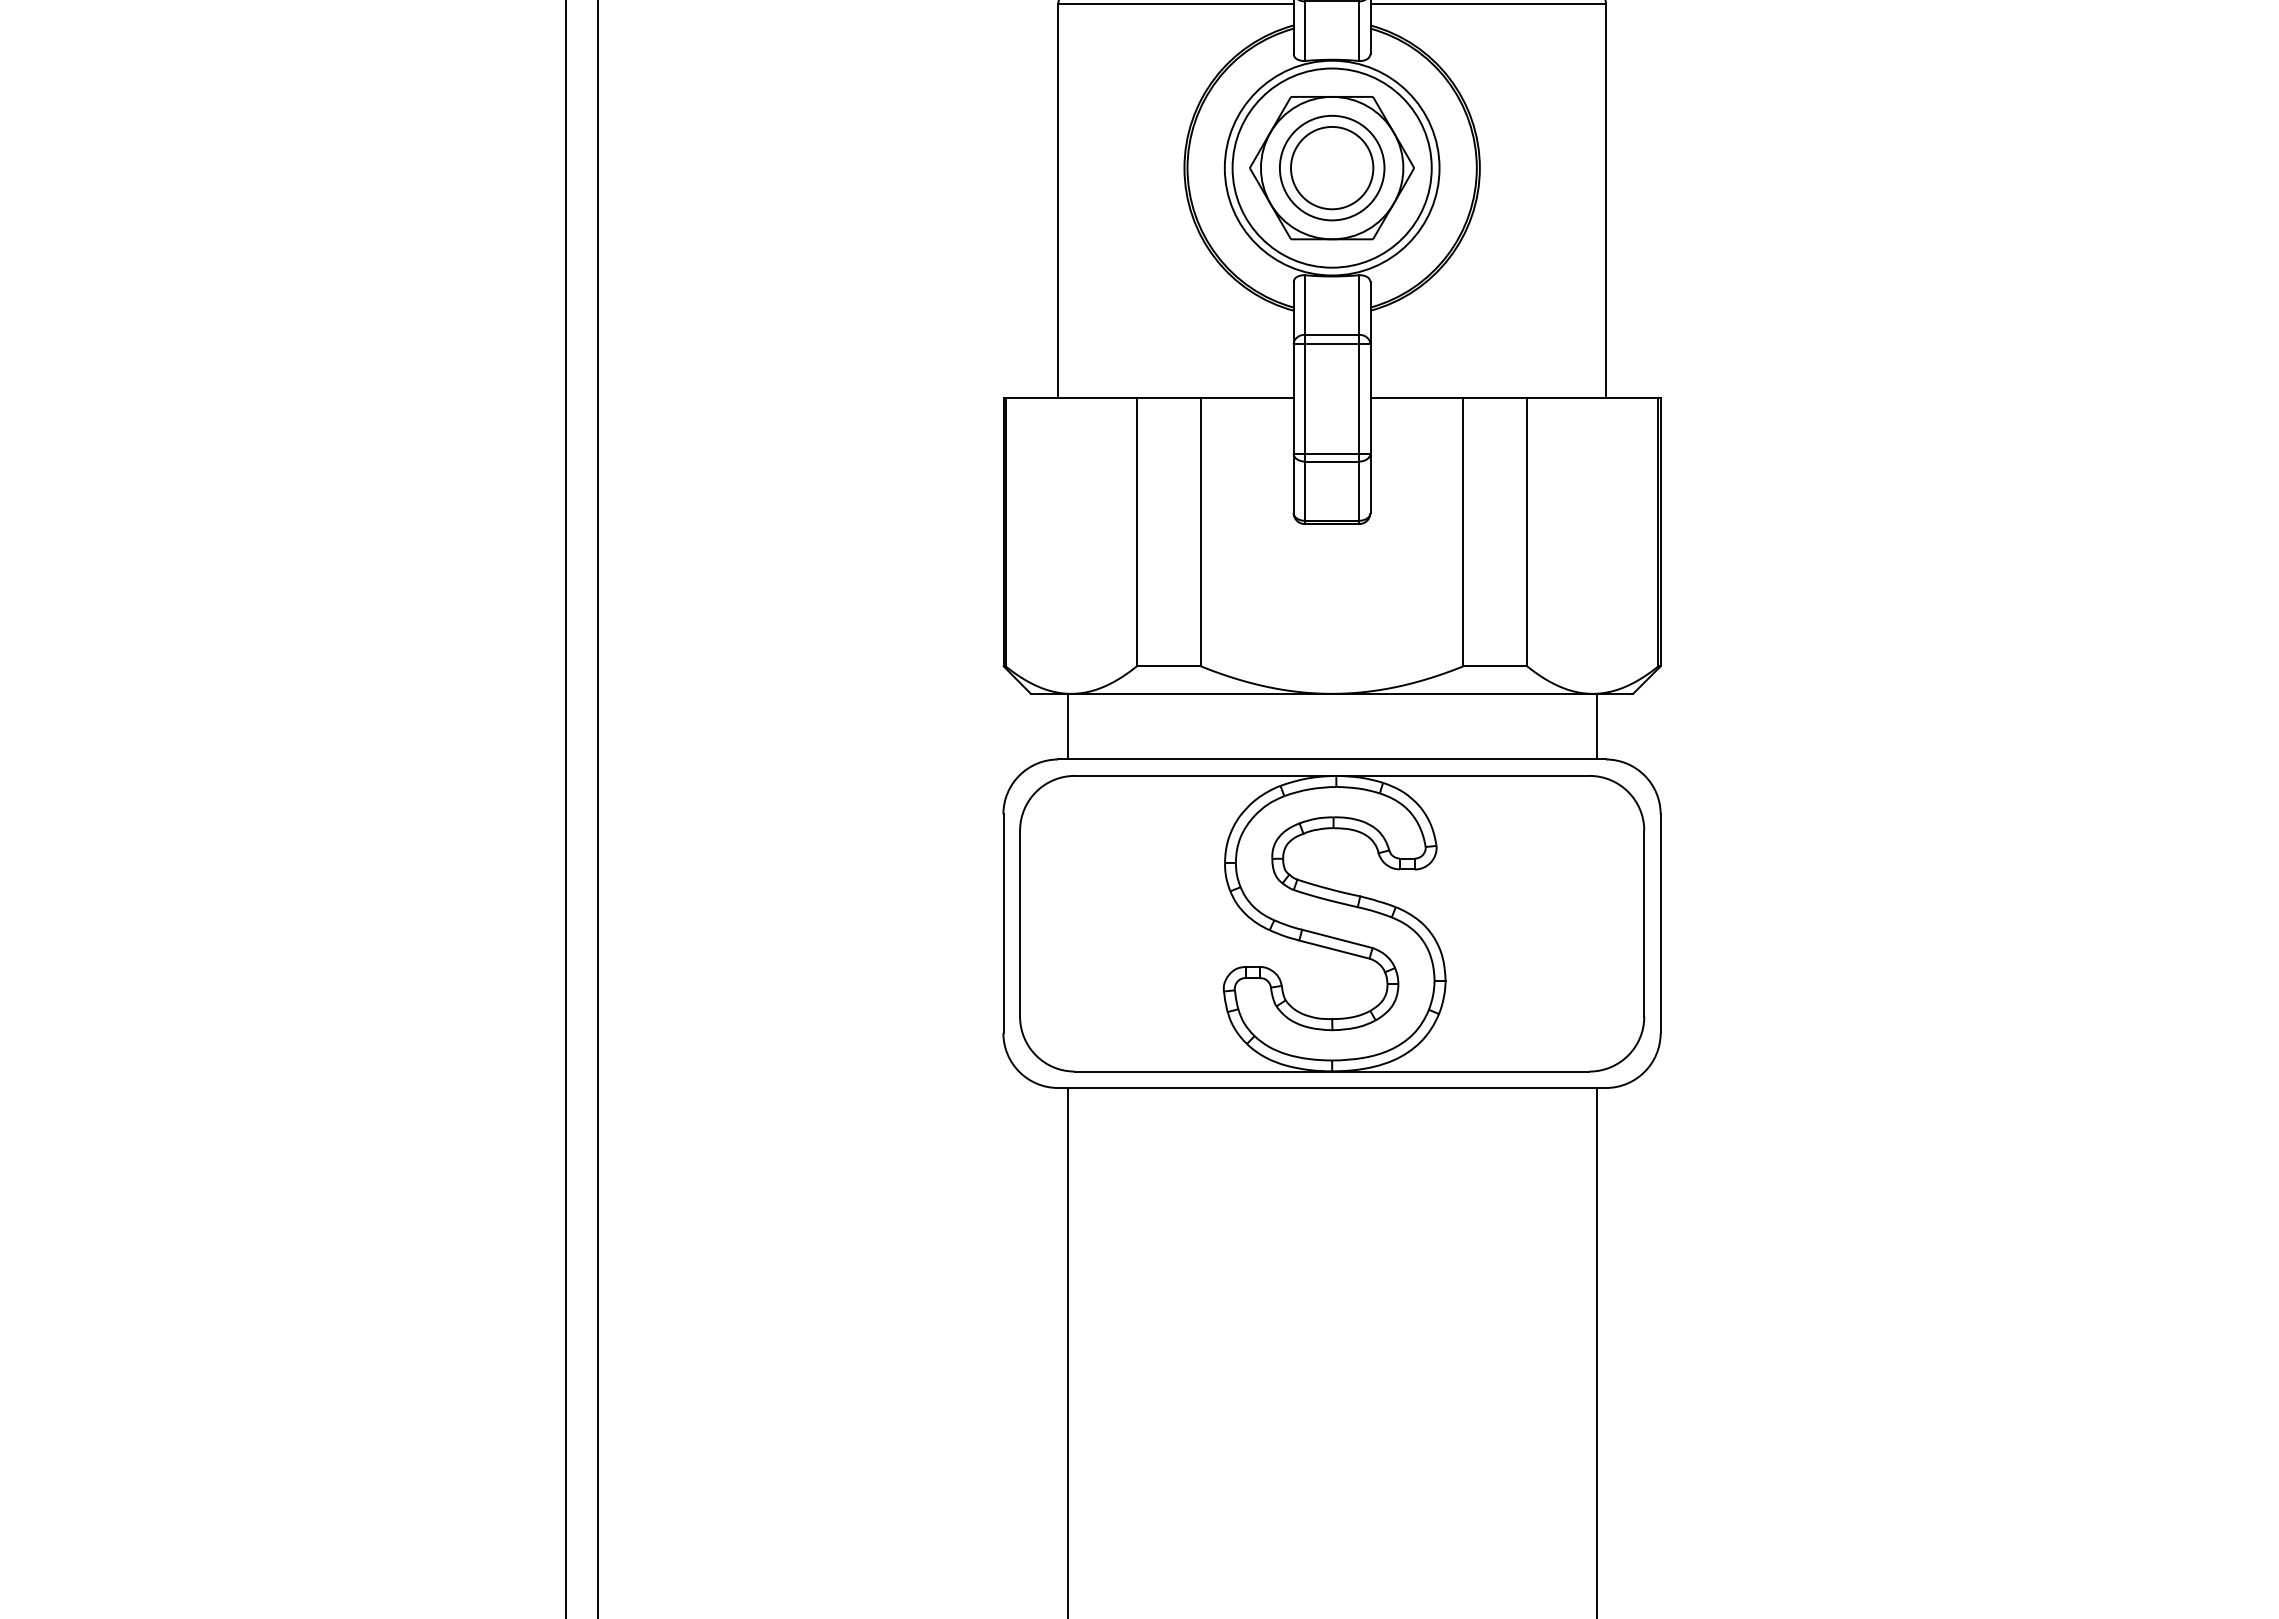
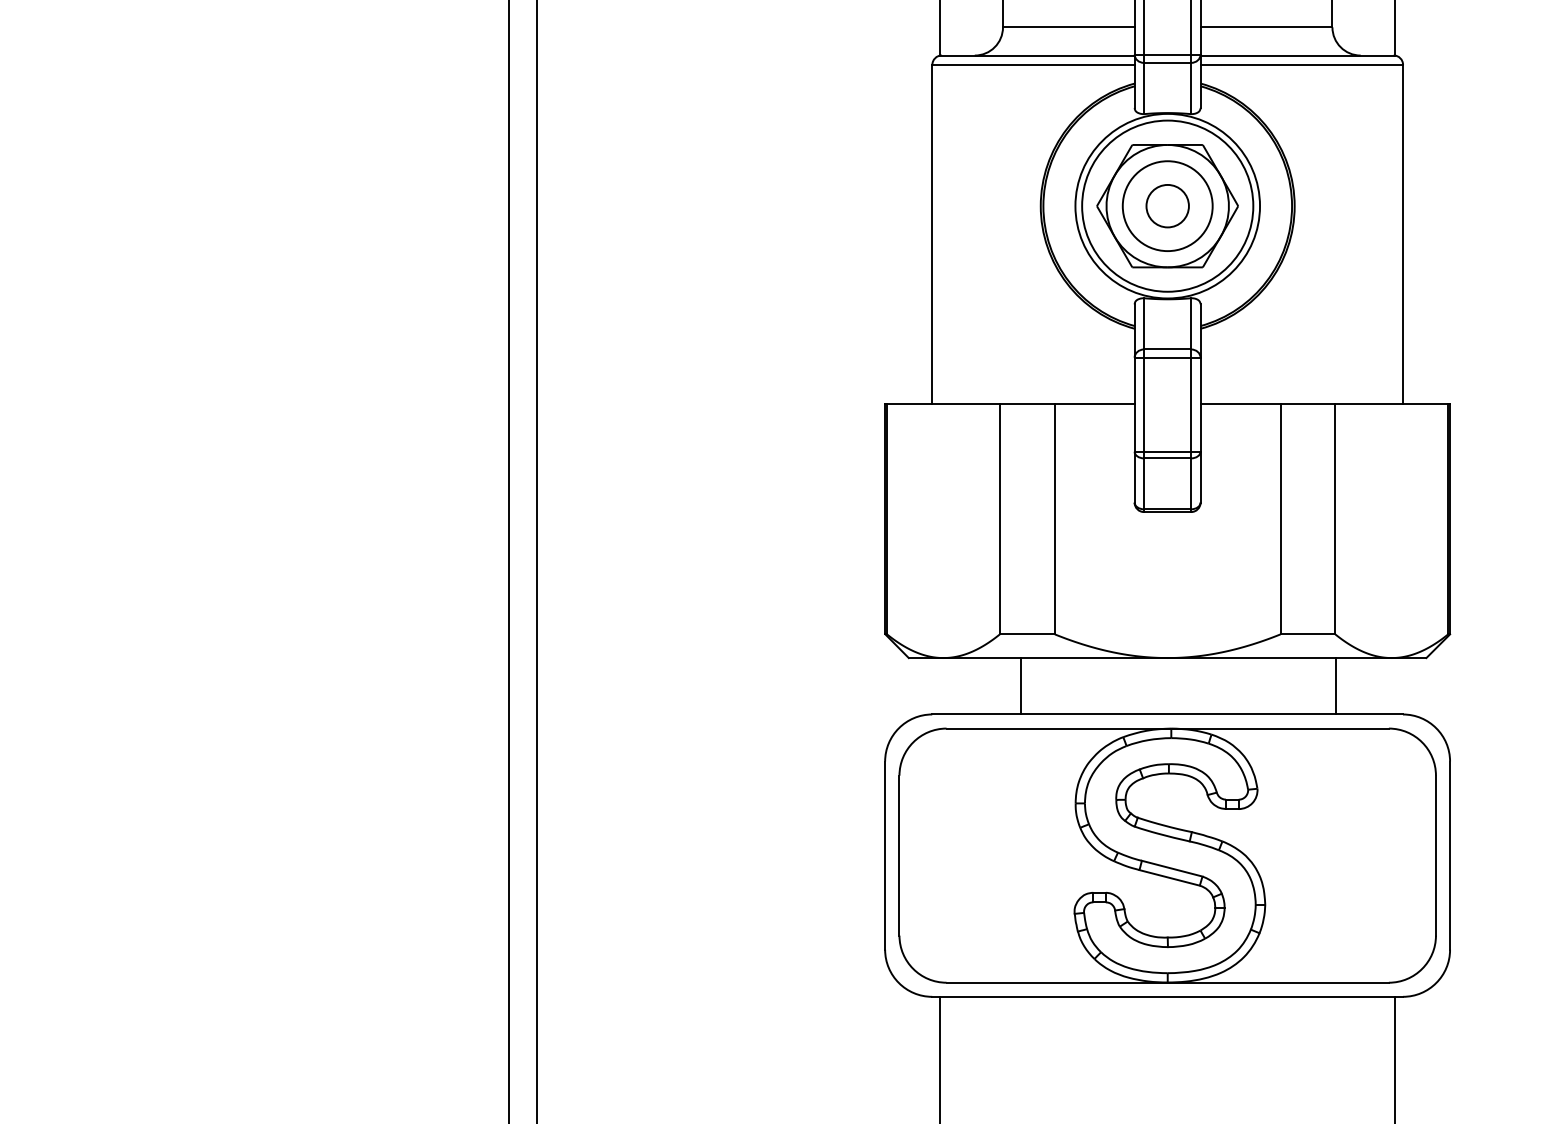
circle: (1332, 167) -> (1168, 205), size x0.6
line: (1067, 726) -> (1021, 686), moved
line: (1596, 726) -> (1335, 686), moved

